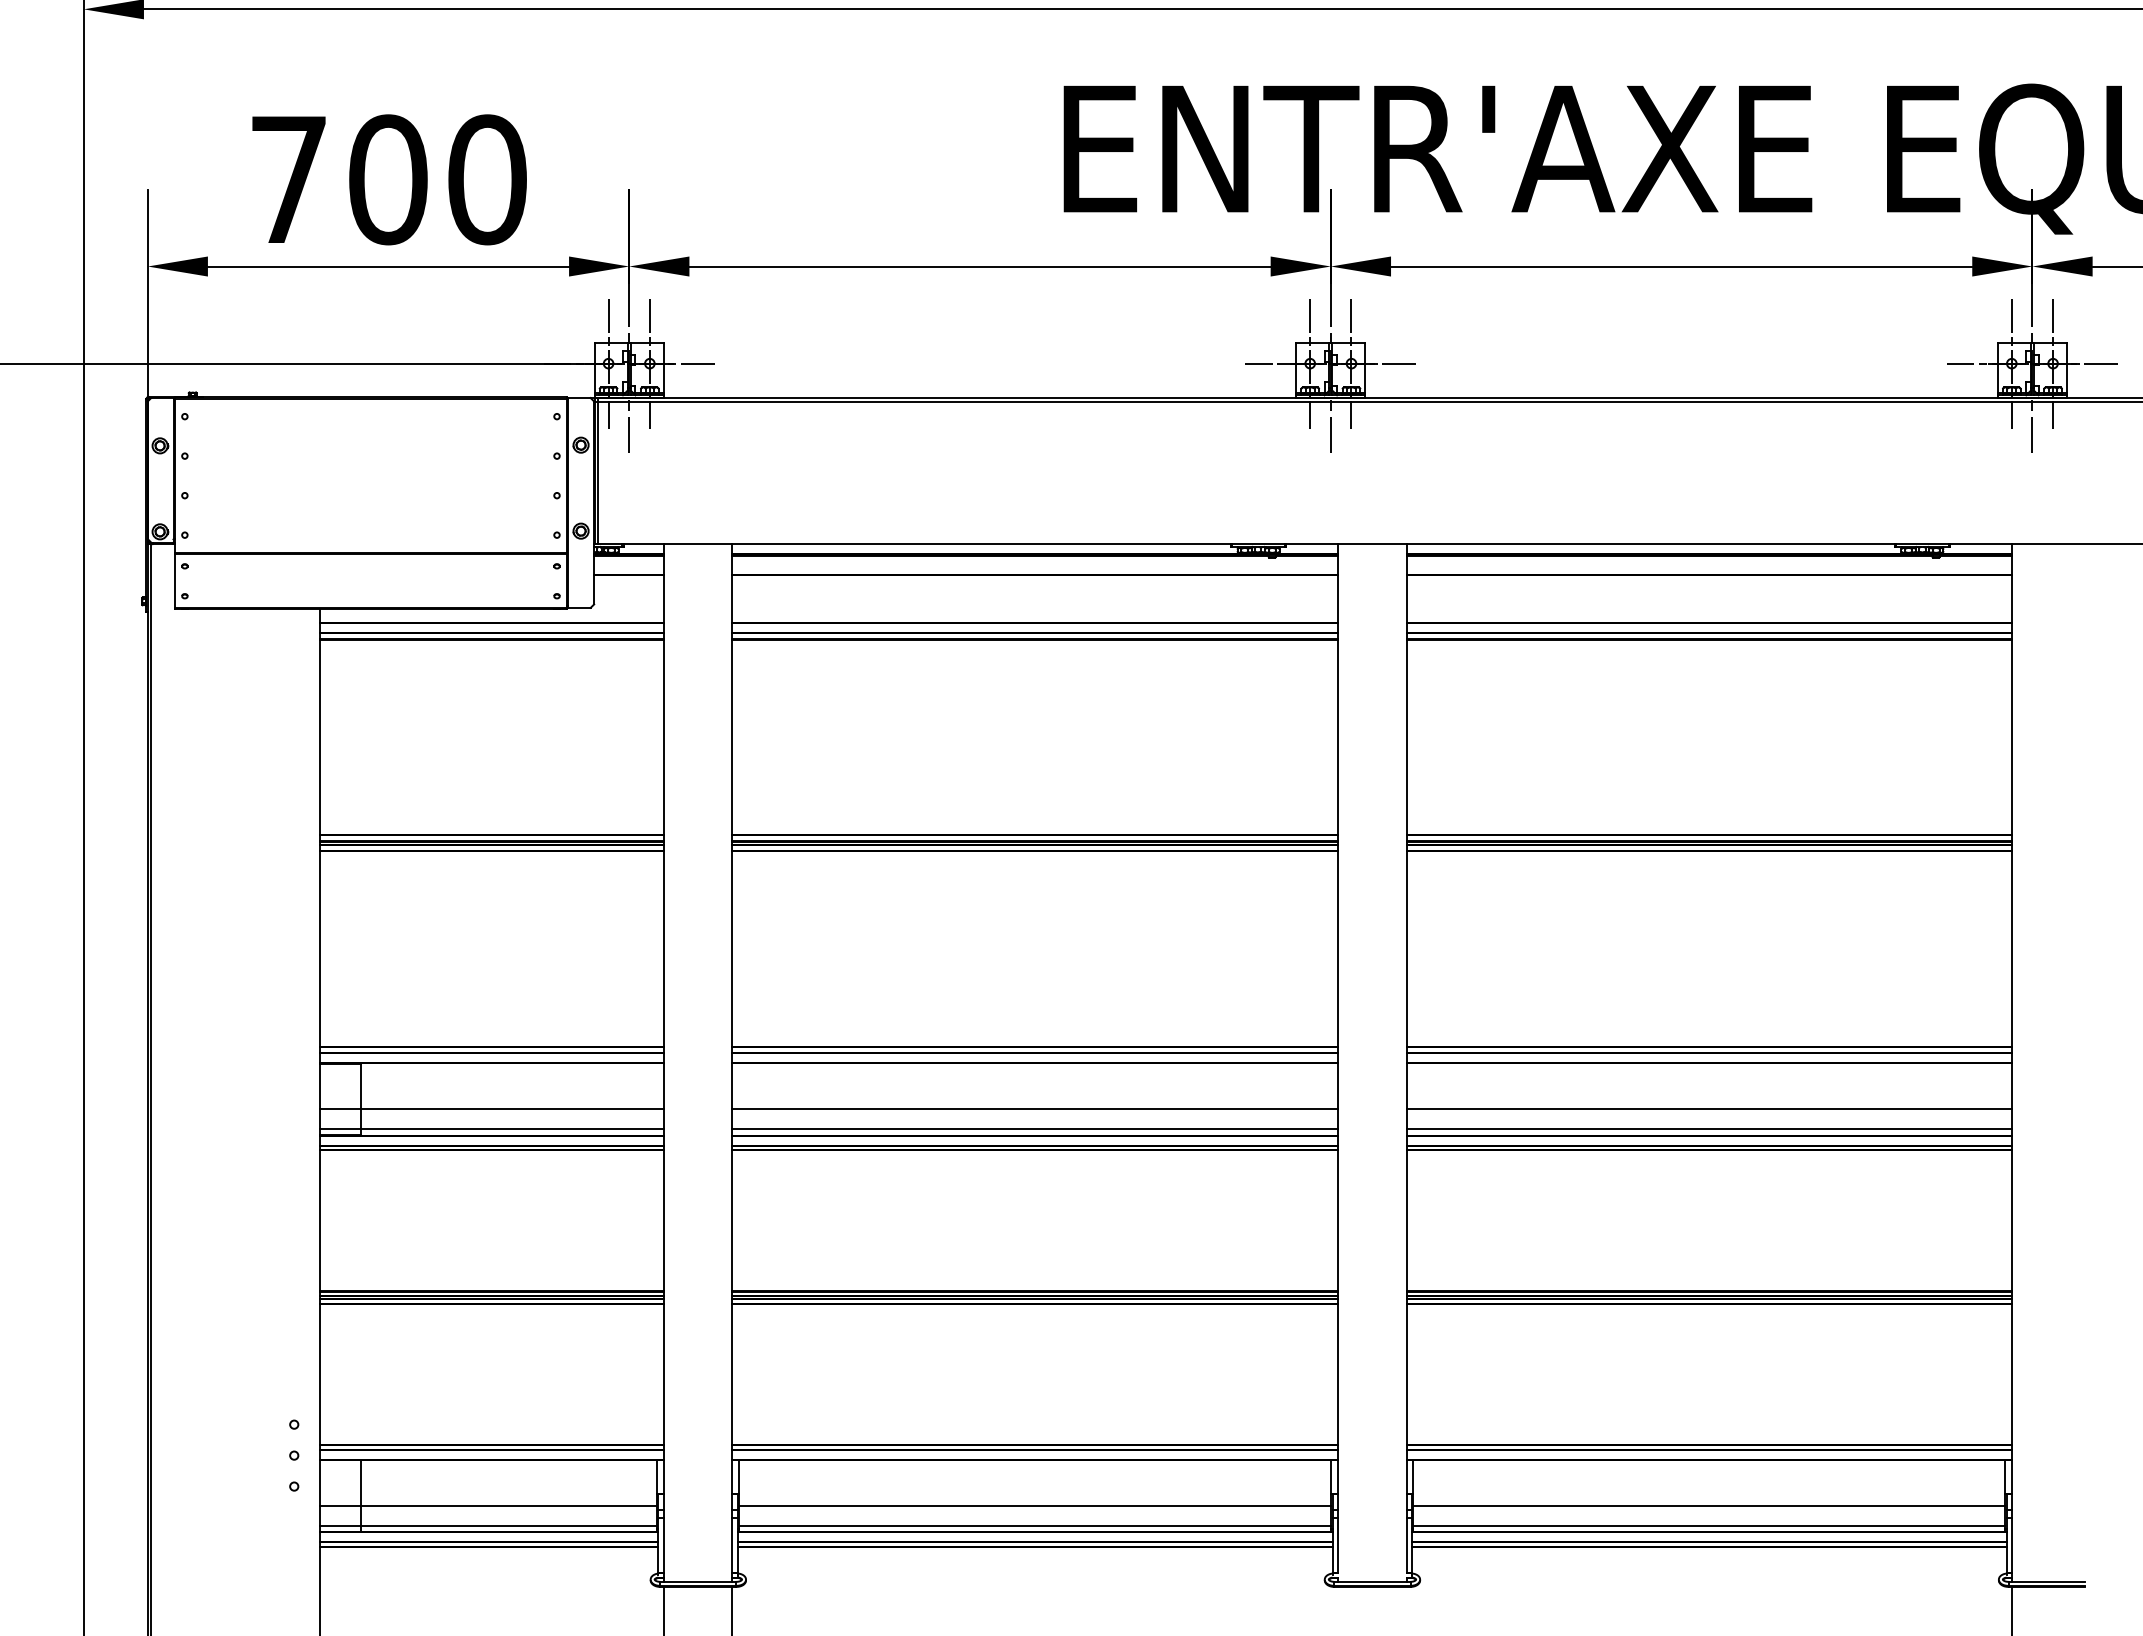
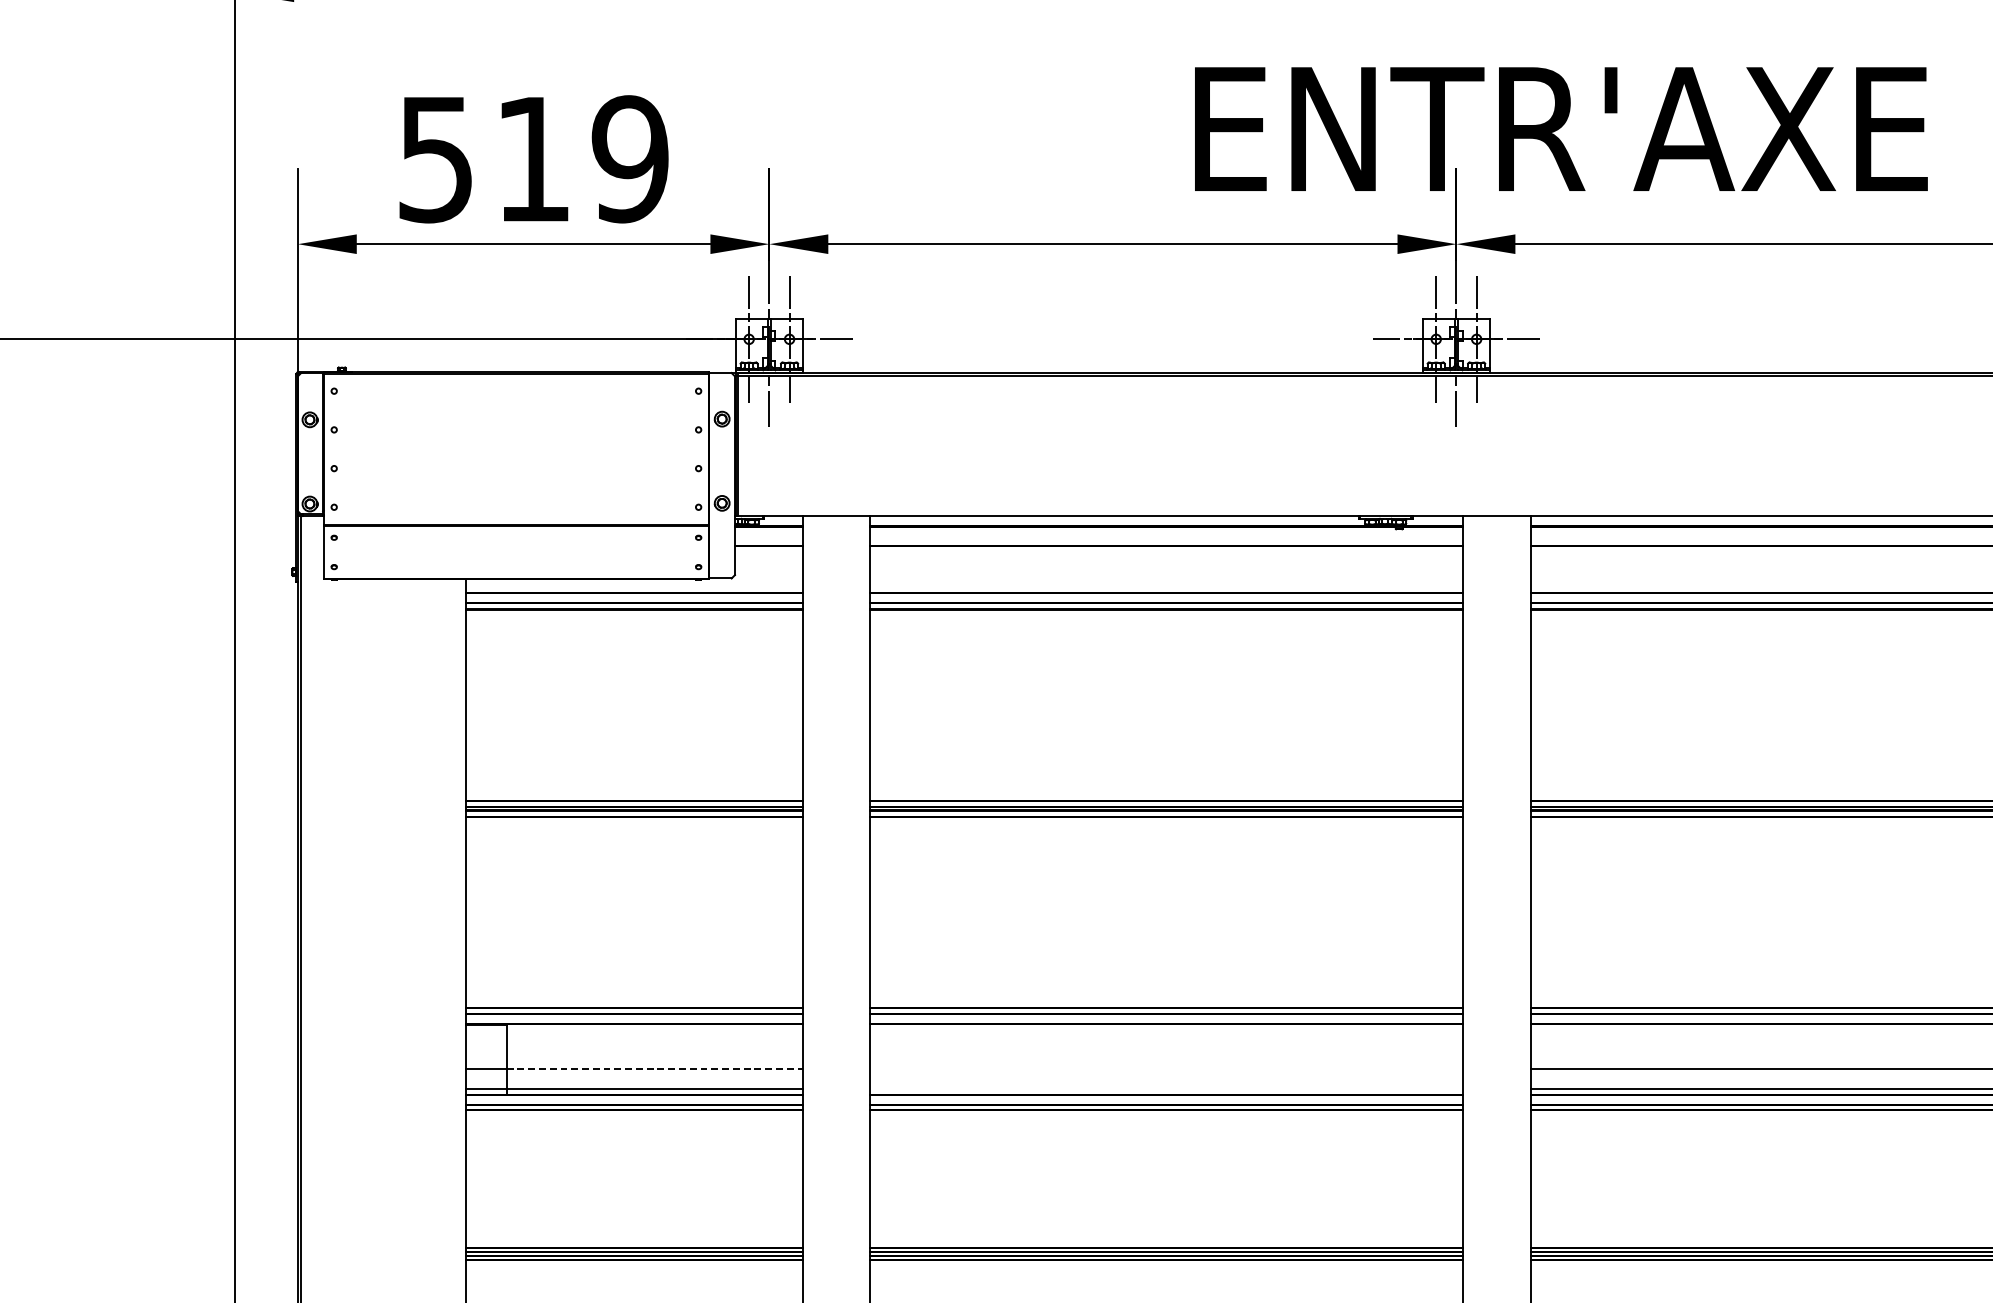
text: (388, 179) -> (533, 158), 700 -> 519
line: (512, 1108) -> (655, 1068), solid -> dashed
line: (1034, 1108) -> (1166, 1068), removed
line: (1034, 1129) -> (1166, 1089), removed

